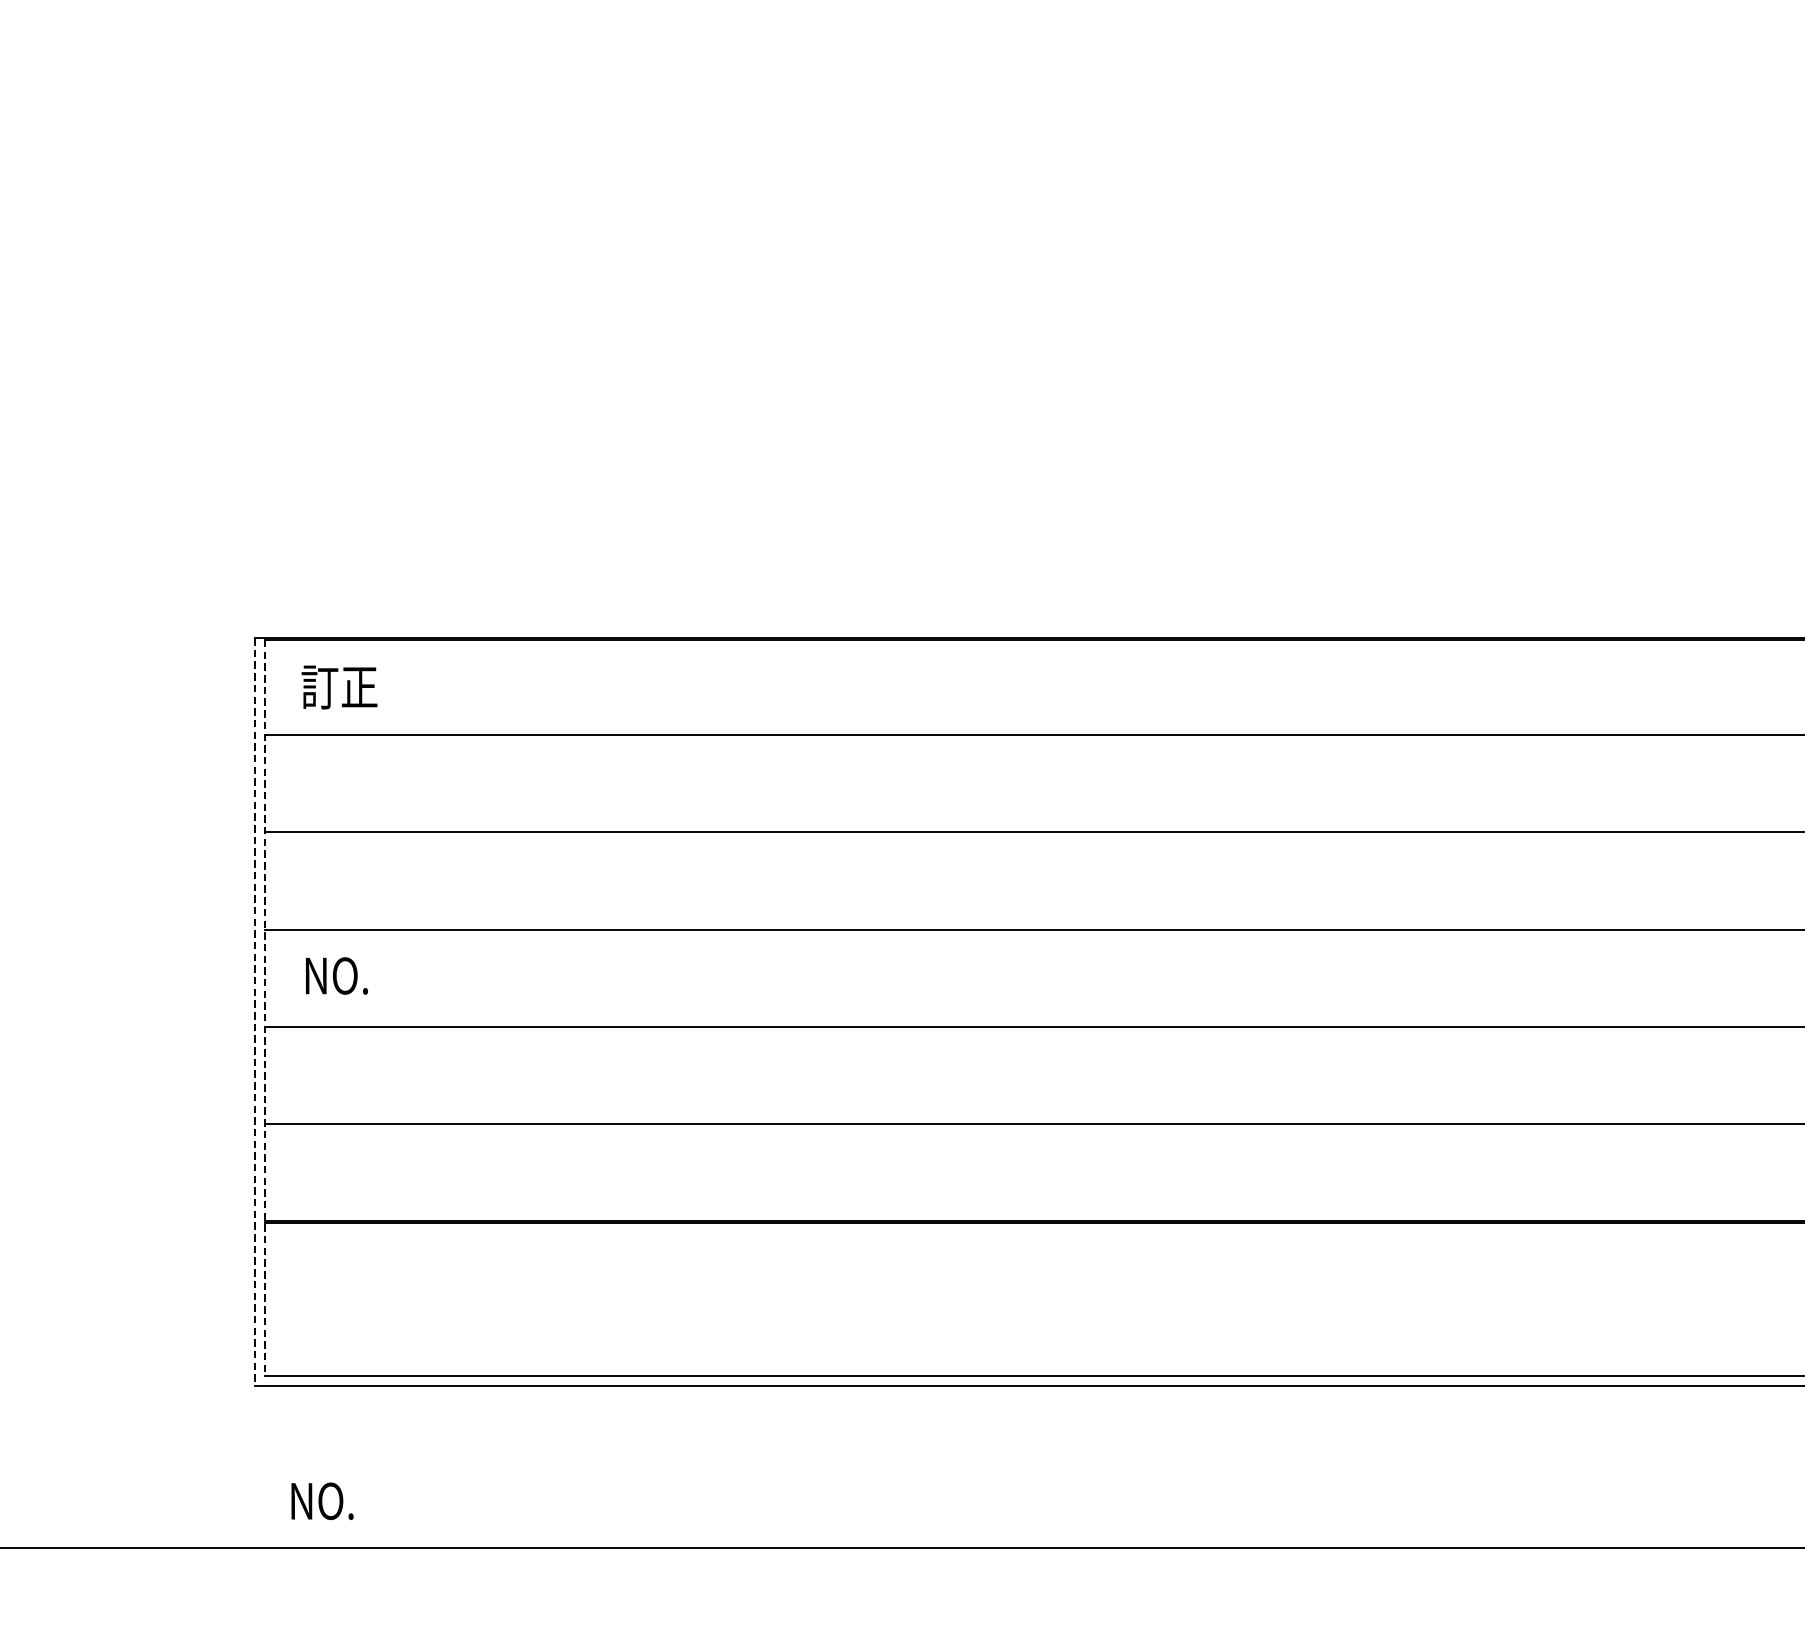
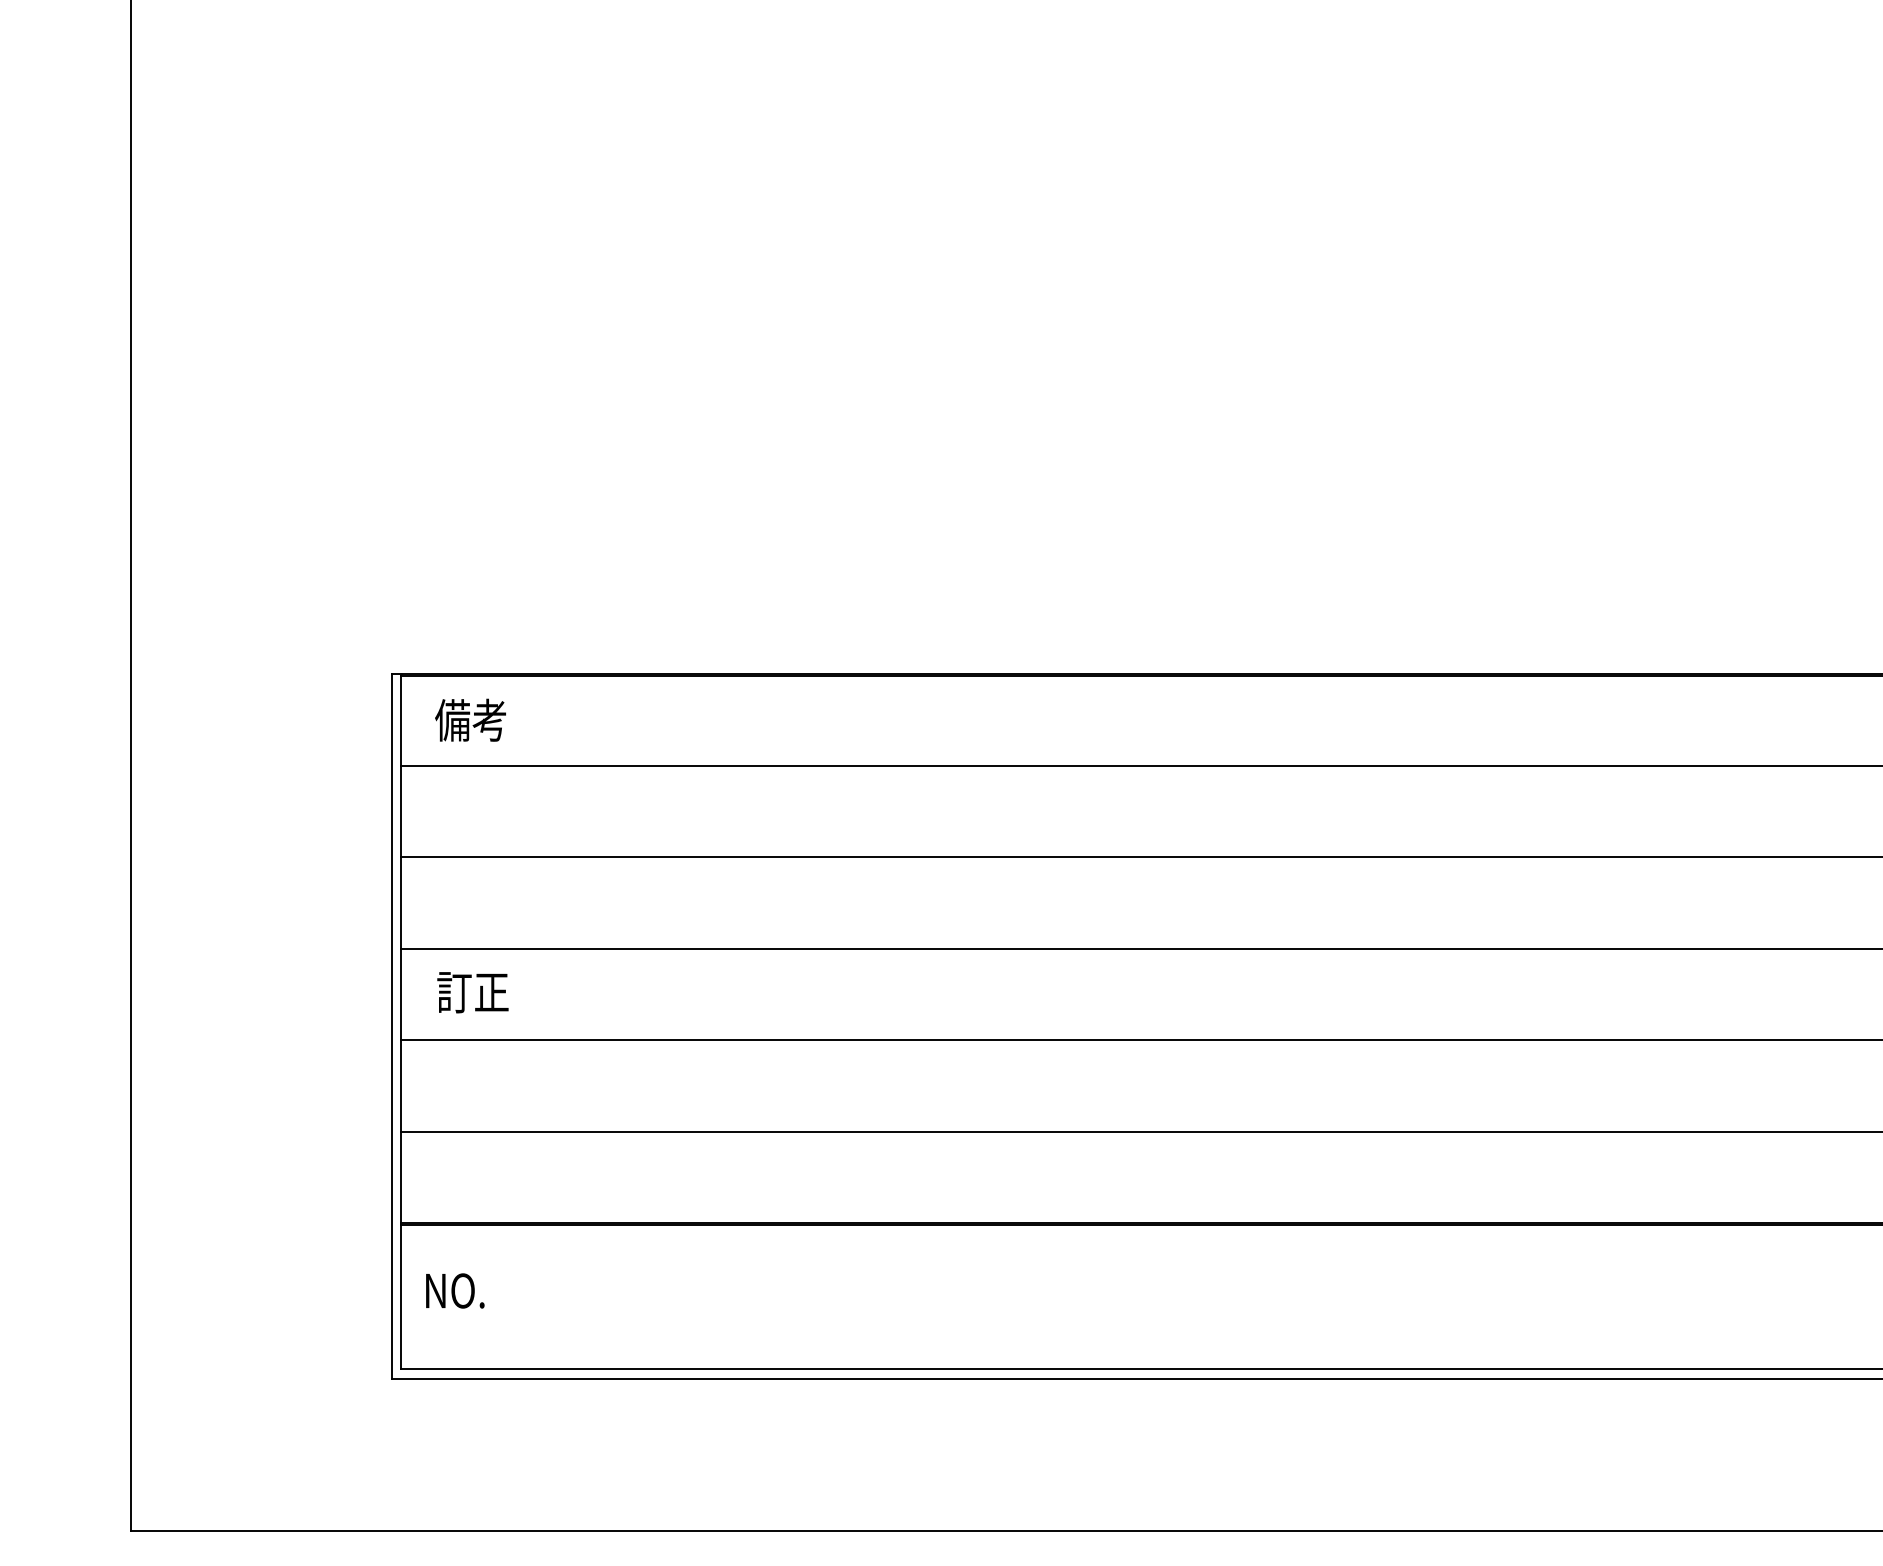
text: (338, 685) -> (470, 719), 訂正^J -> 備考
text: (340, 975) -> (472, 992), NO.^J -> 訂正^J
line: (264, 1007) -> (400, 1022), dashed -> solid
line: (254, 1012) -> (391, 1026), dashed -> solid
text: (322, 1500) -> (455, 1290), moved

